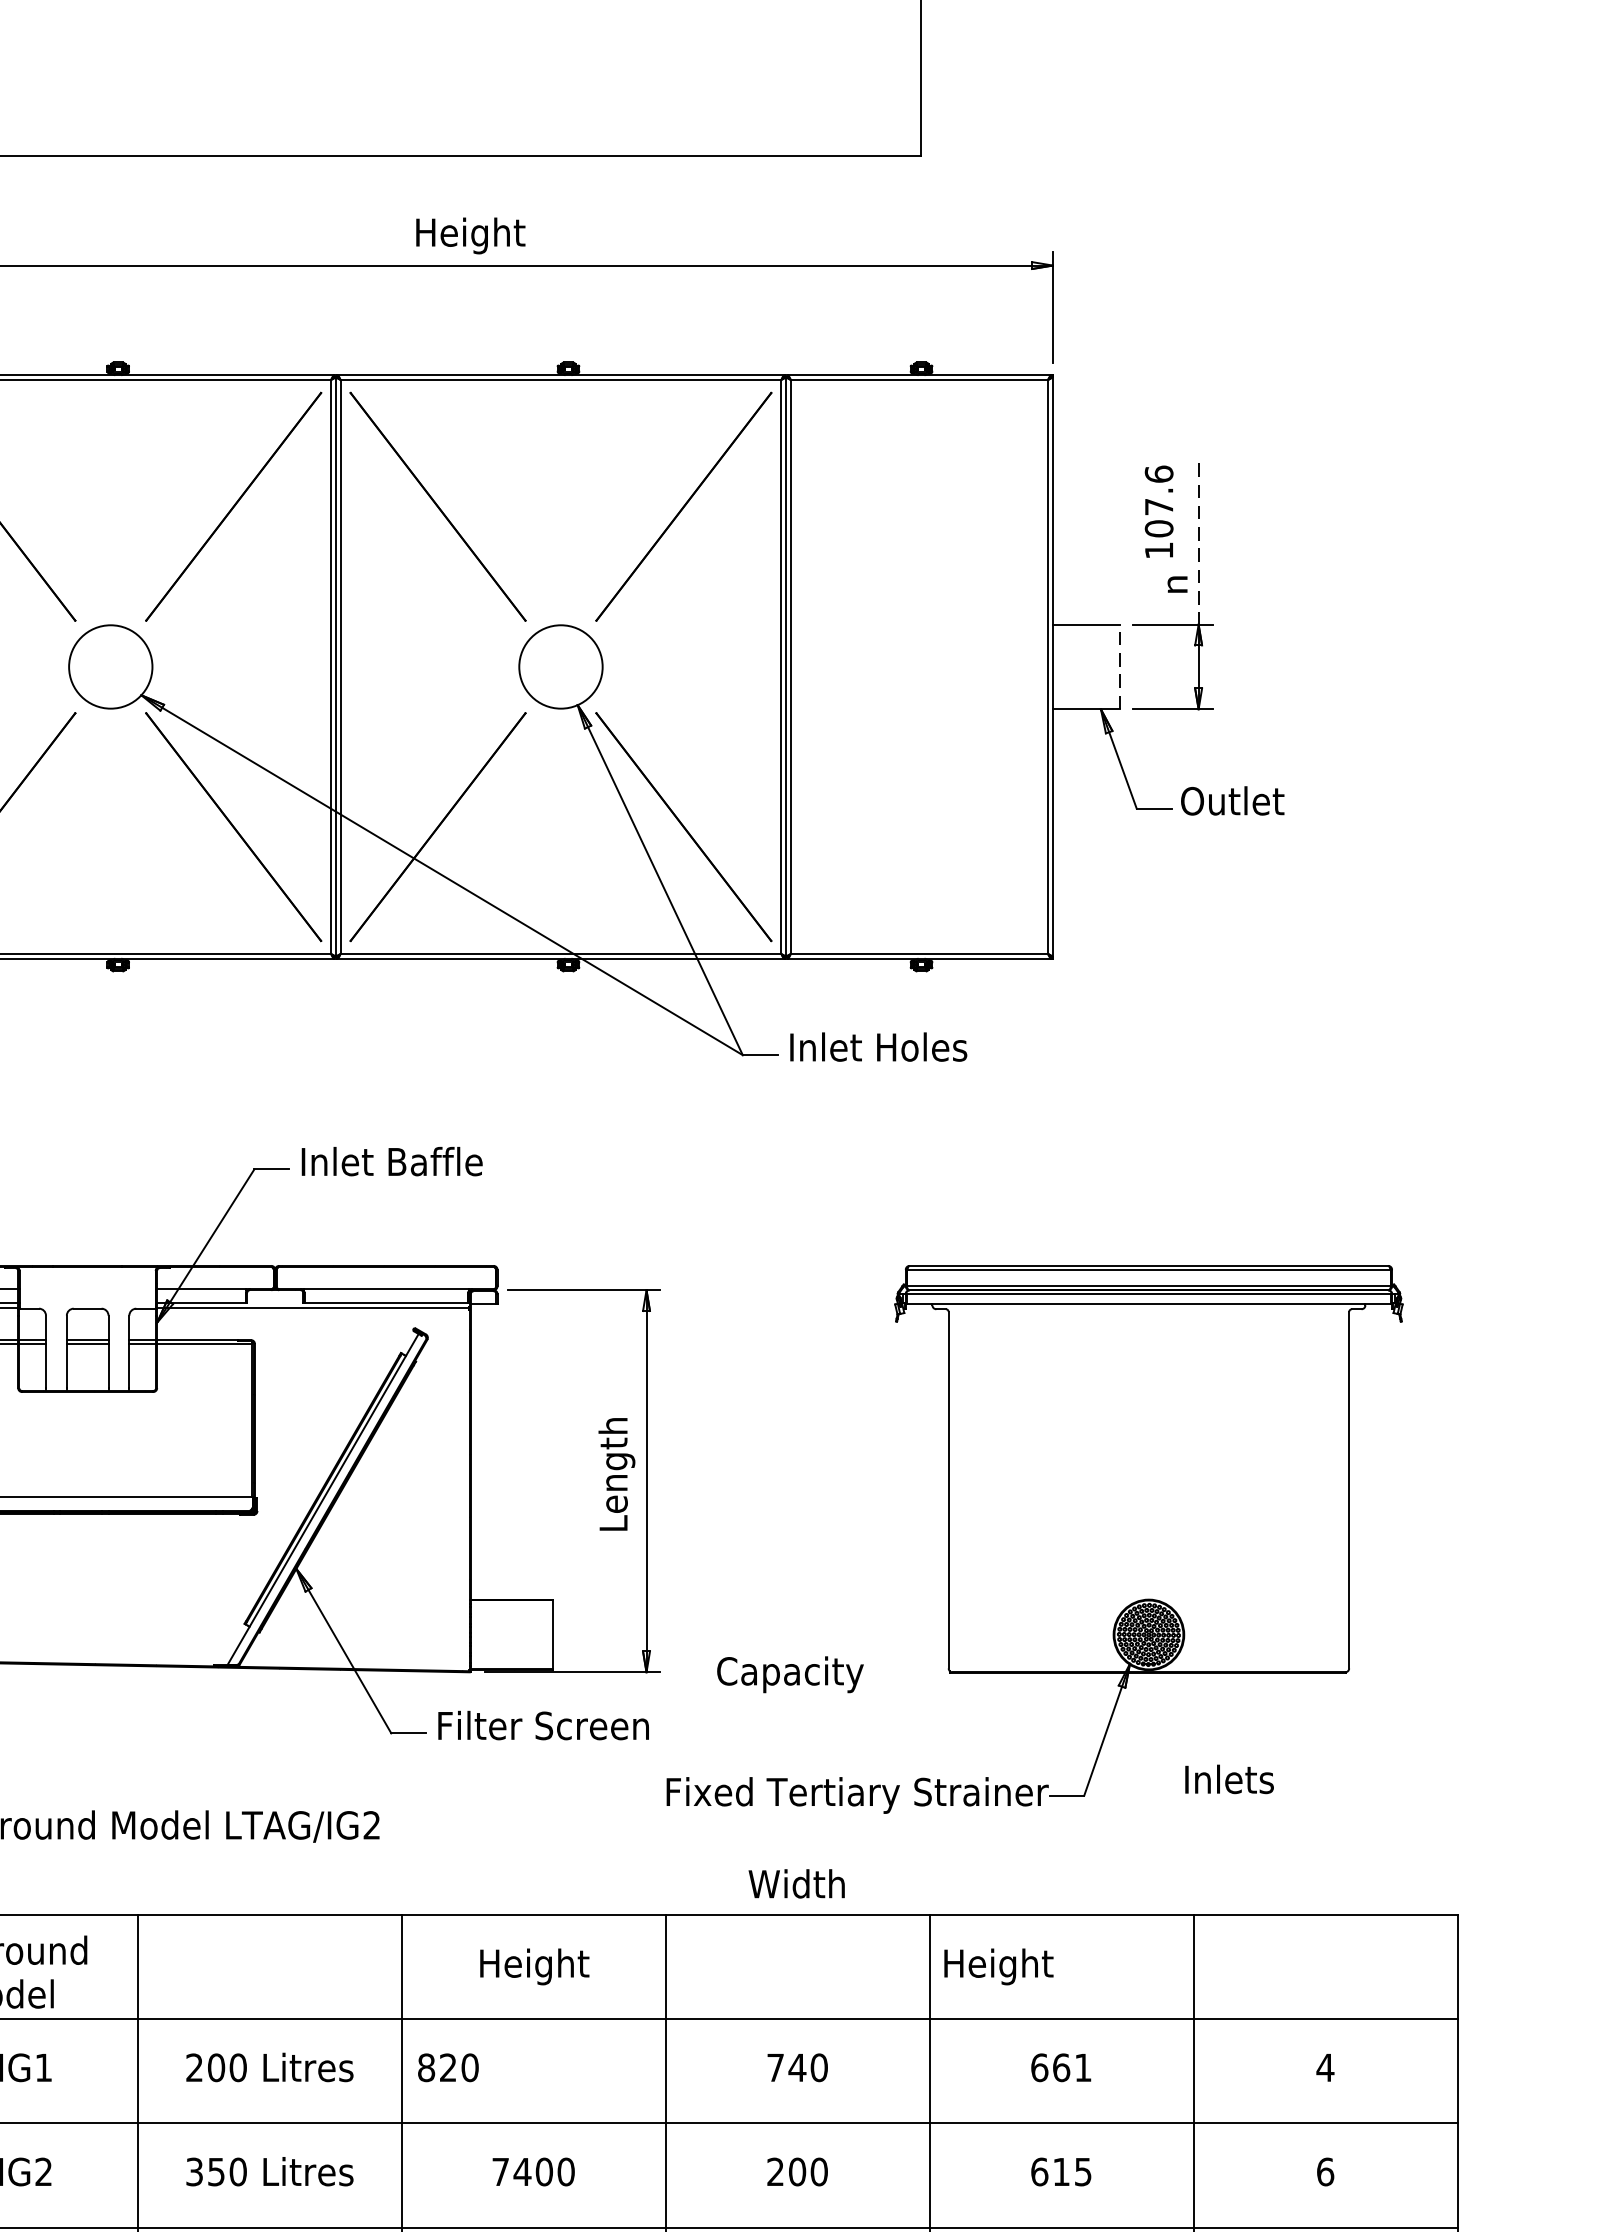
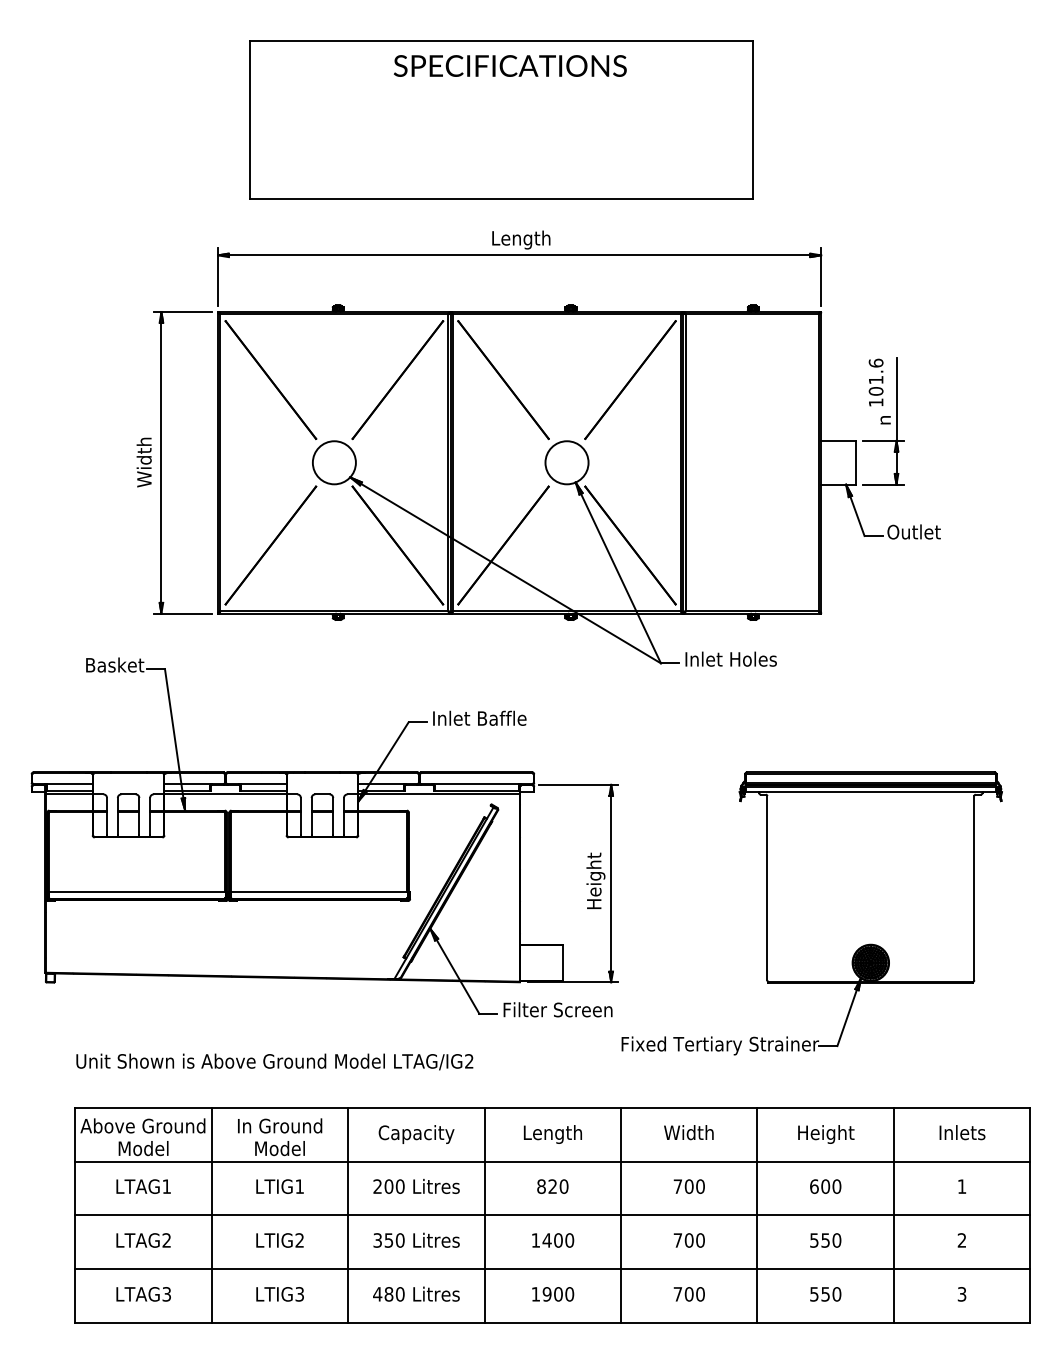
text: (474, 234) -> (522, 239), Height -> Length
text: (1159, 507) -> (876, 380), 107.6 -> 101.6
line: (1198, 544) -> (896, 399), dashed -> solid
line: (1119, 666) -> (855, 462), dashed -> solid
text: (616, 1473) -> (595, 879), Length -> Height
text: (790, 1674) -> (416, 1134), moved
text: (1229, 1779) -> (962, 1132), moved
text: (796, 1883) -> (688, 1132), moved
text: (532, 1966) -> (552, 1134), Height -> Length
text: (999, 1966) -> (826, 1134), moved
text: (447, 2067) -> (552, 1186), moved
text: (796, 2067) -> (688, 1186), 740 -> 700
text: (1072, 2067) -> (831, 1186), 661 -> 600
text: (1324, 2067) -> (961, 1186), 4 -> 1
text: (499, 2171) -> (535, 1240), 7400 -> 1400
text: (774, 2171) -> (677, 1240), 200 -> 700
text: (1061, 2171) -> (825, 1240), 615 -> 550
text: (1324, 2171) -> (961, 1240), 6 -> 2

